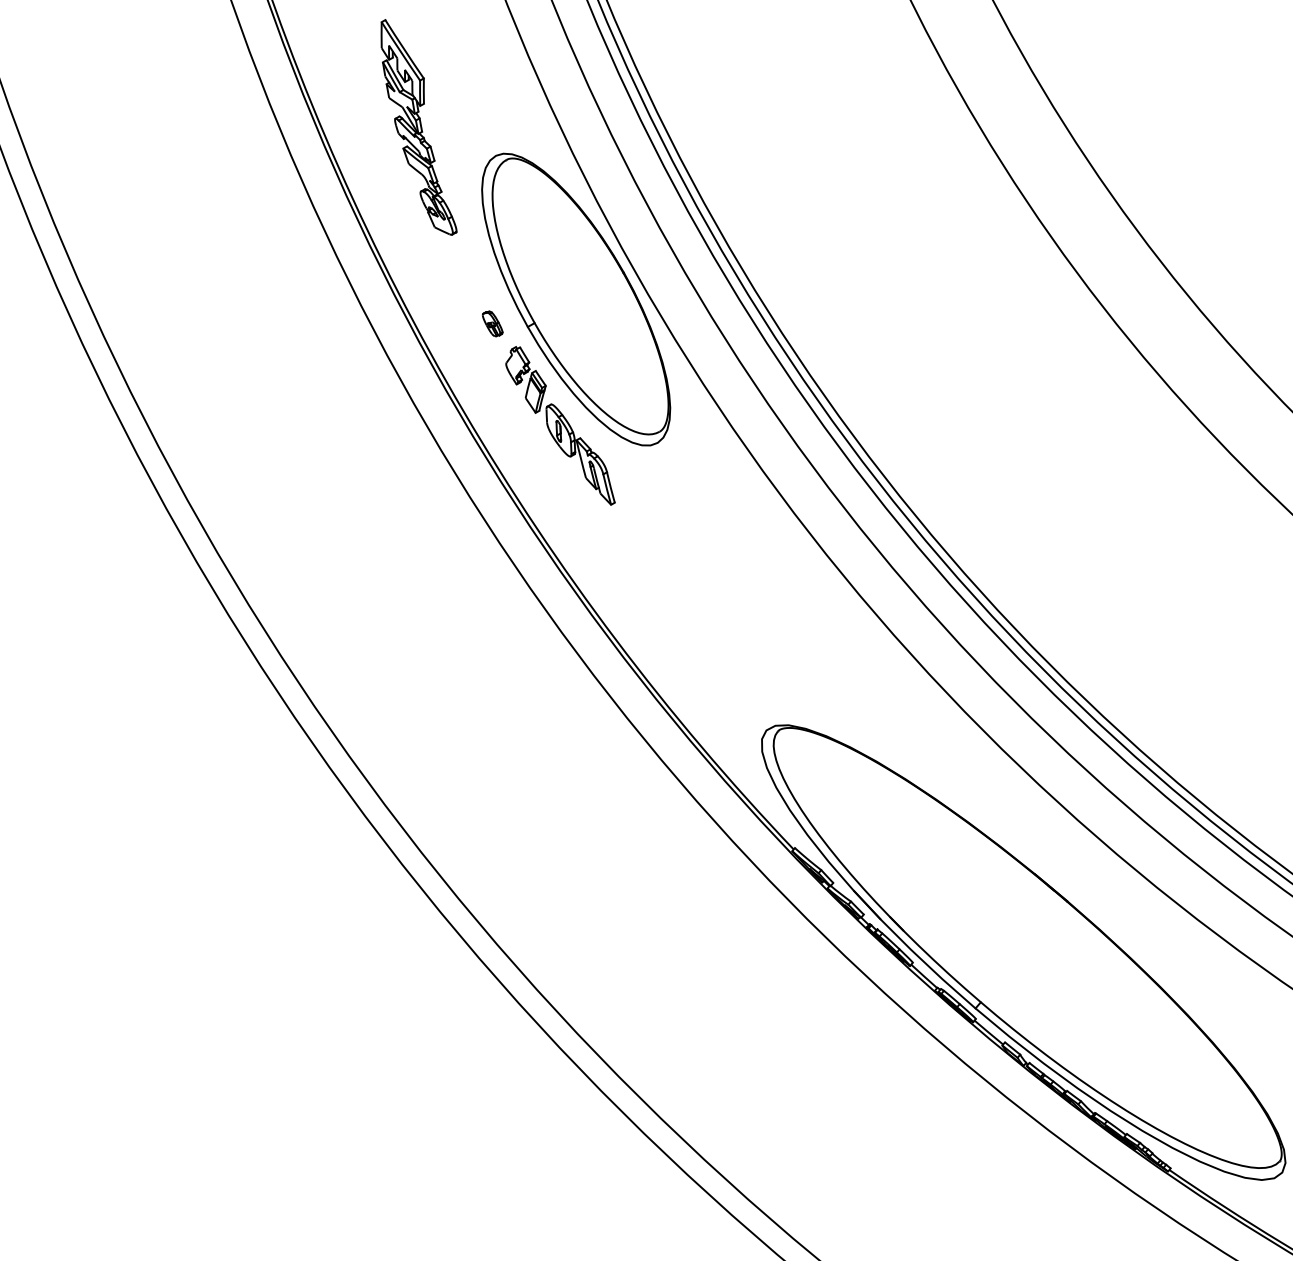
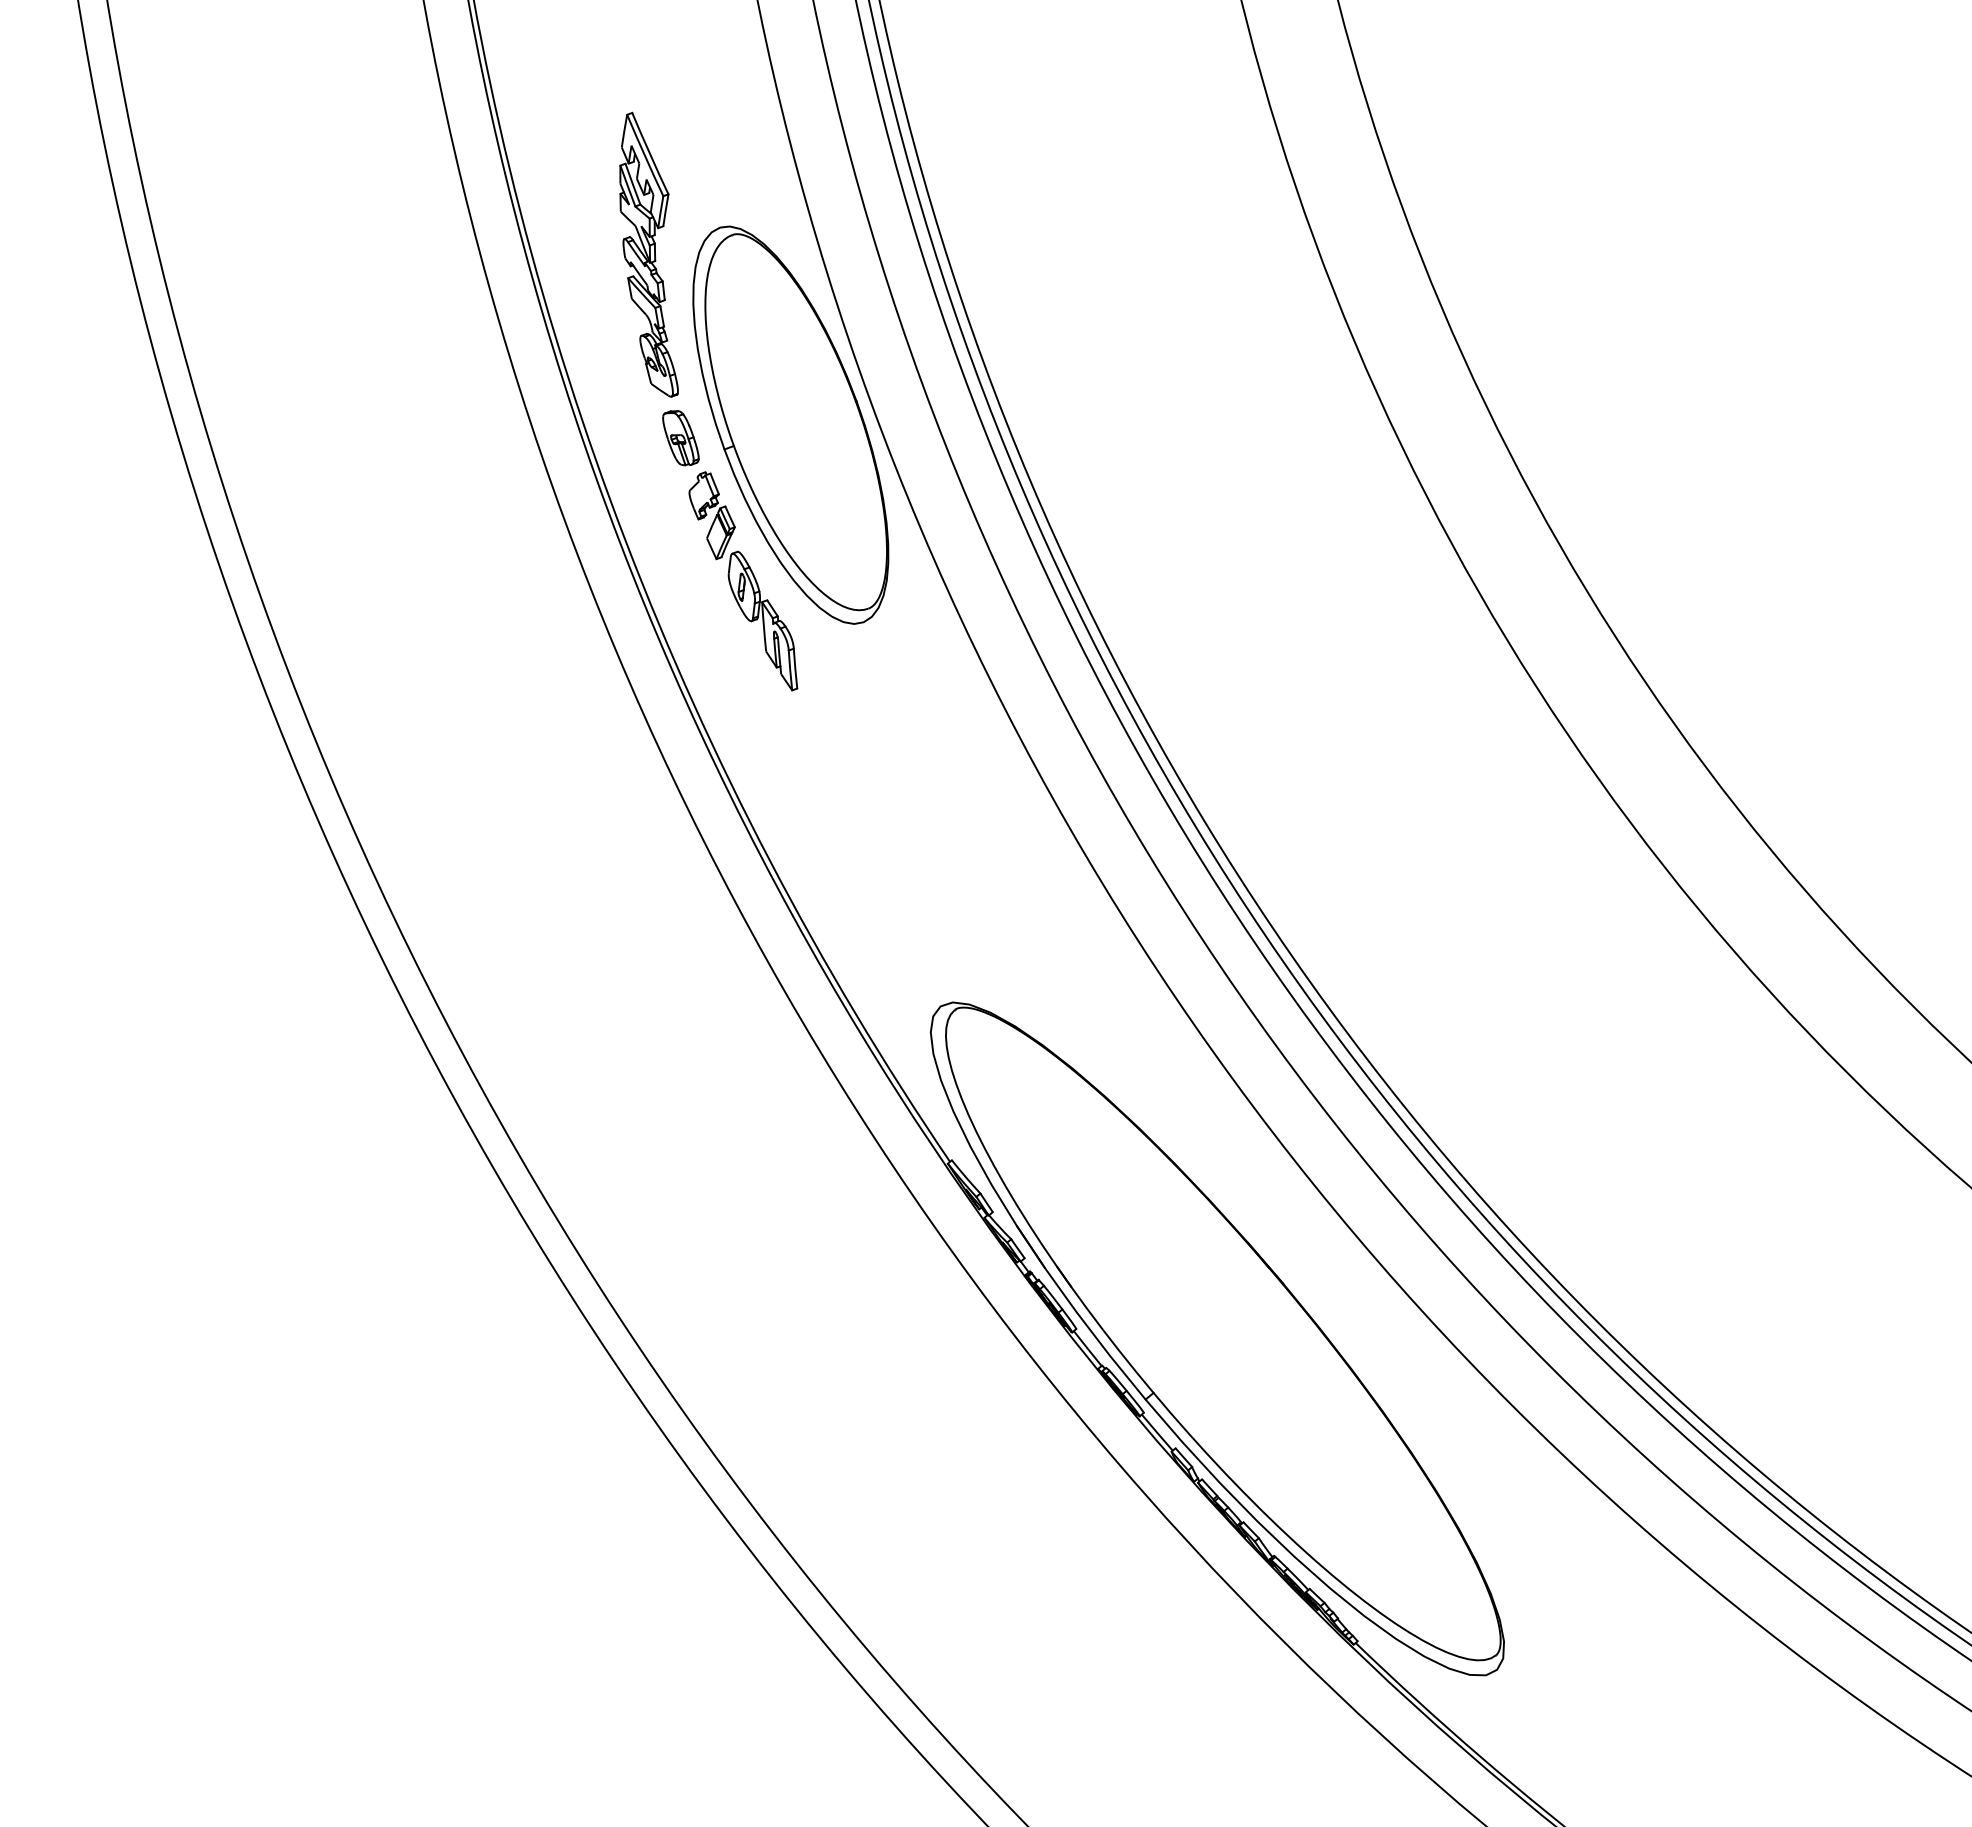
part: (416, 127) -> (648, 254), moved
part: (492, 324) -> (680, 438), size x1.67

